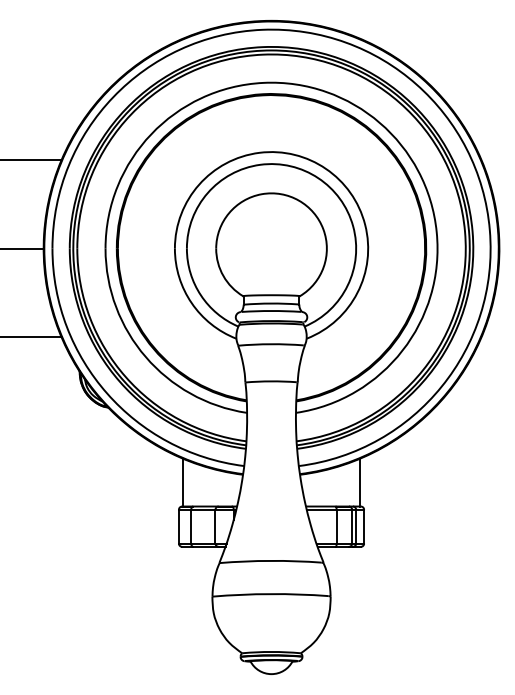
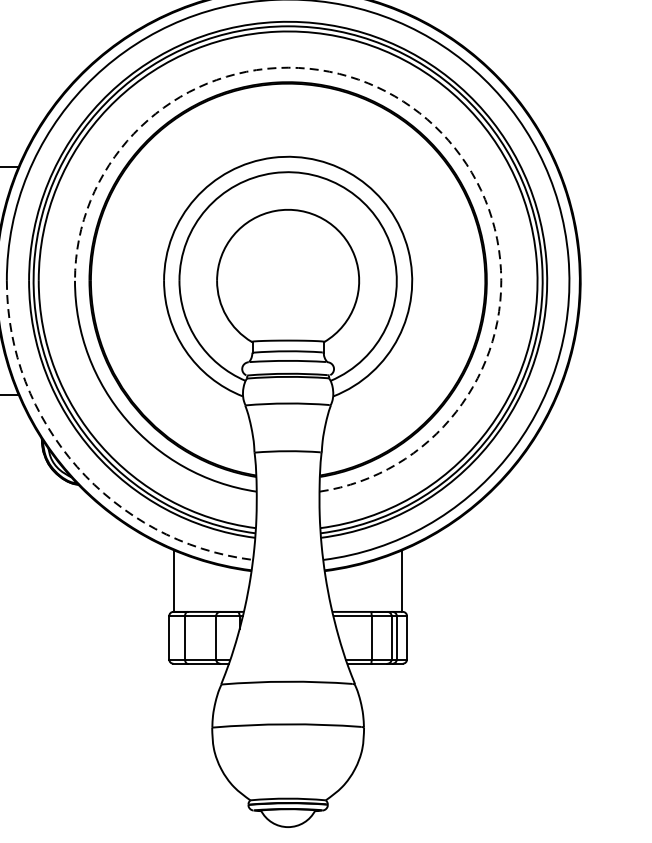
arc: (379, 122) -> (426, 118), solid -> dashed
arc: (107, 393) -> (77, 466), solid -> dashed

